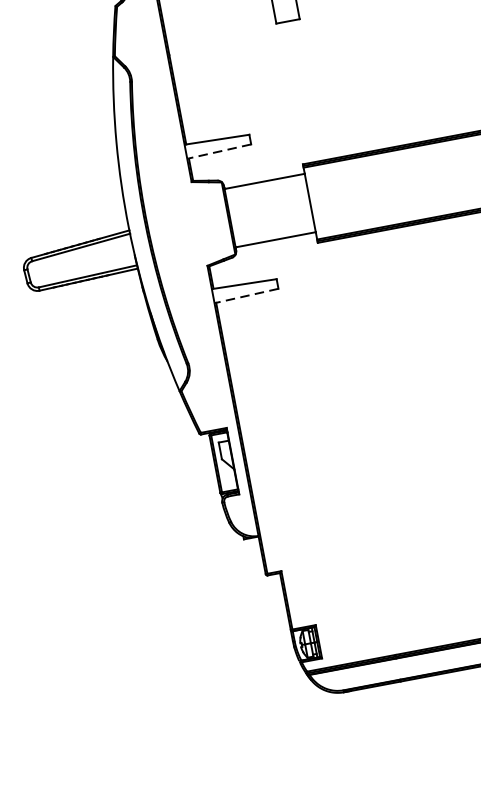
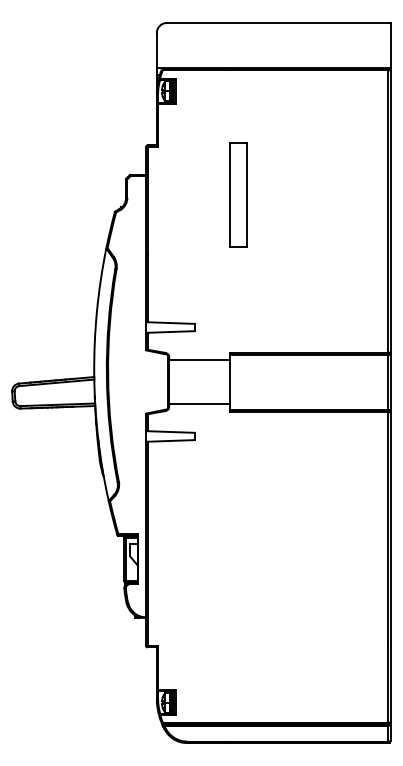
line: (220, 150) -> (171, 331), dashed -> solid
line: (247, 295) -> (171, 440), dashed -> solid

